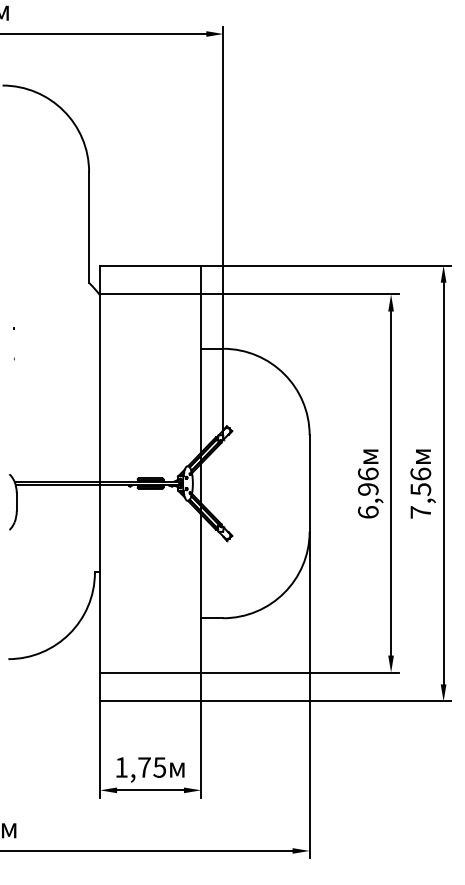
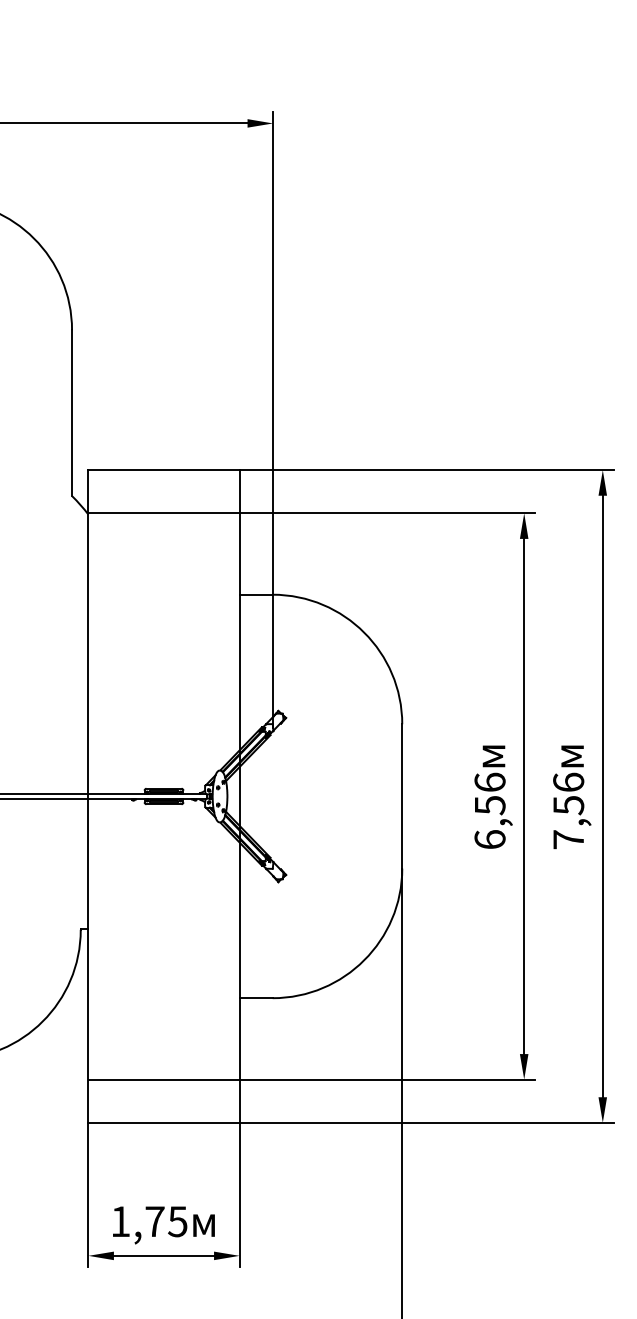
text: (368, 489) -> (490, 805), 6,96 -> 6,56

